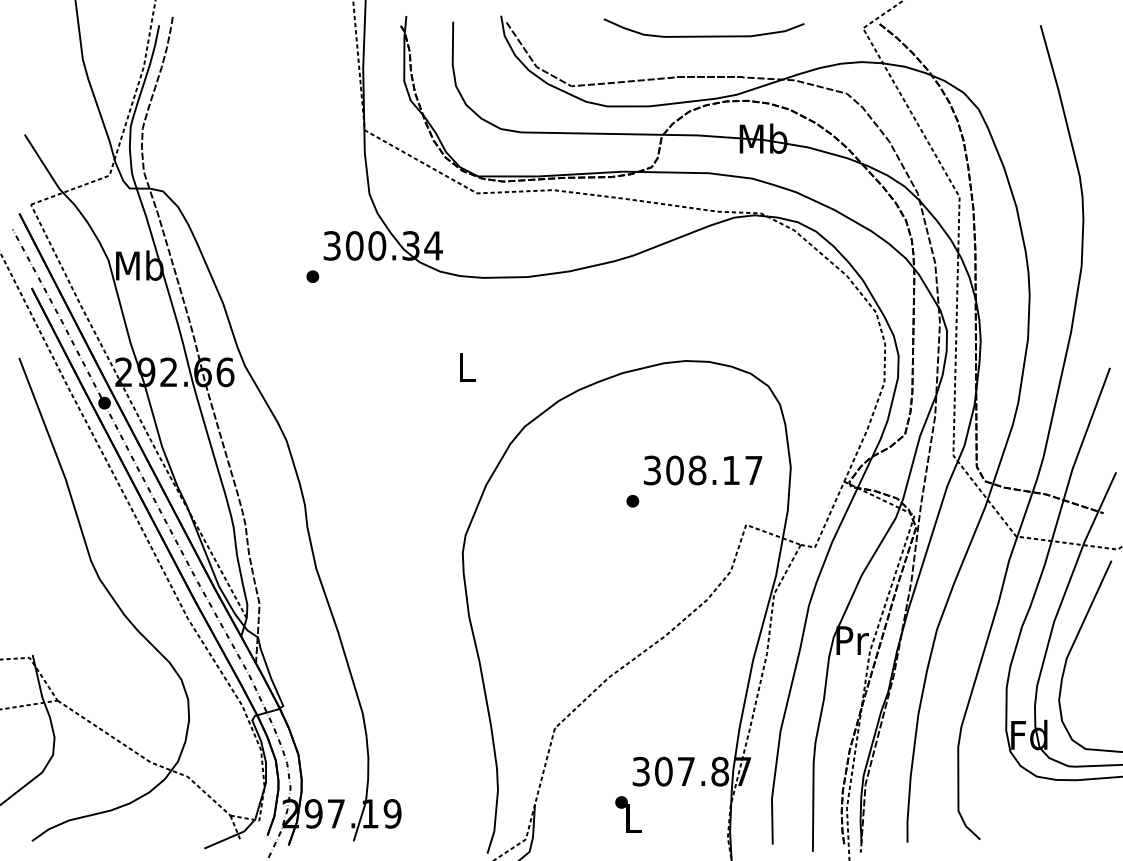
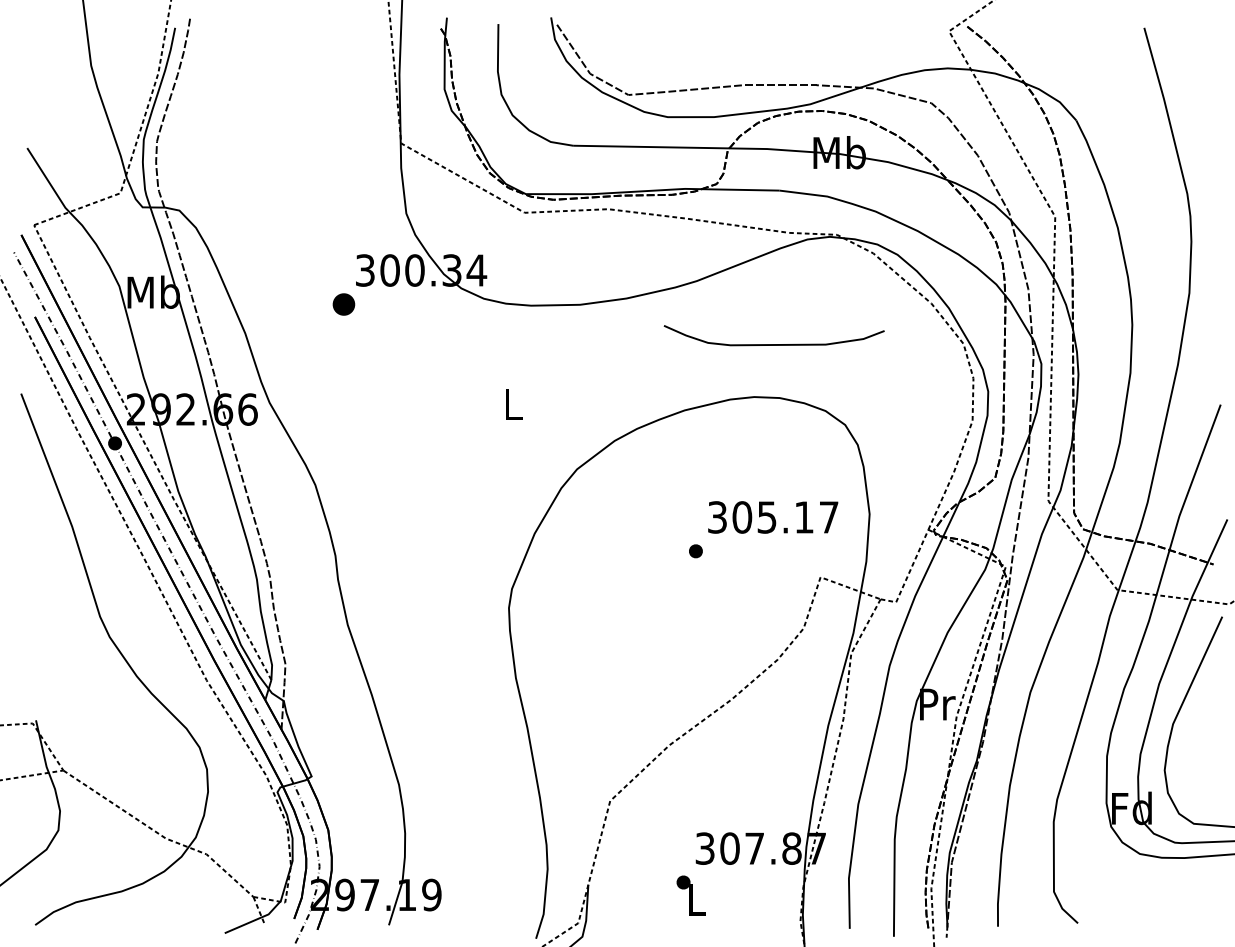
curve: (703, 35) -> (773, 343), moved
part: (312, 276) -> (343, 304), size x1.6
text: (697, 470) -> (767, 517), 308.17 -> 305.17

